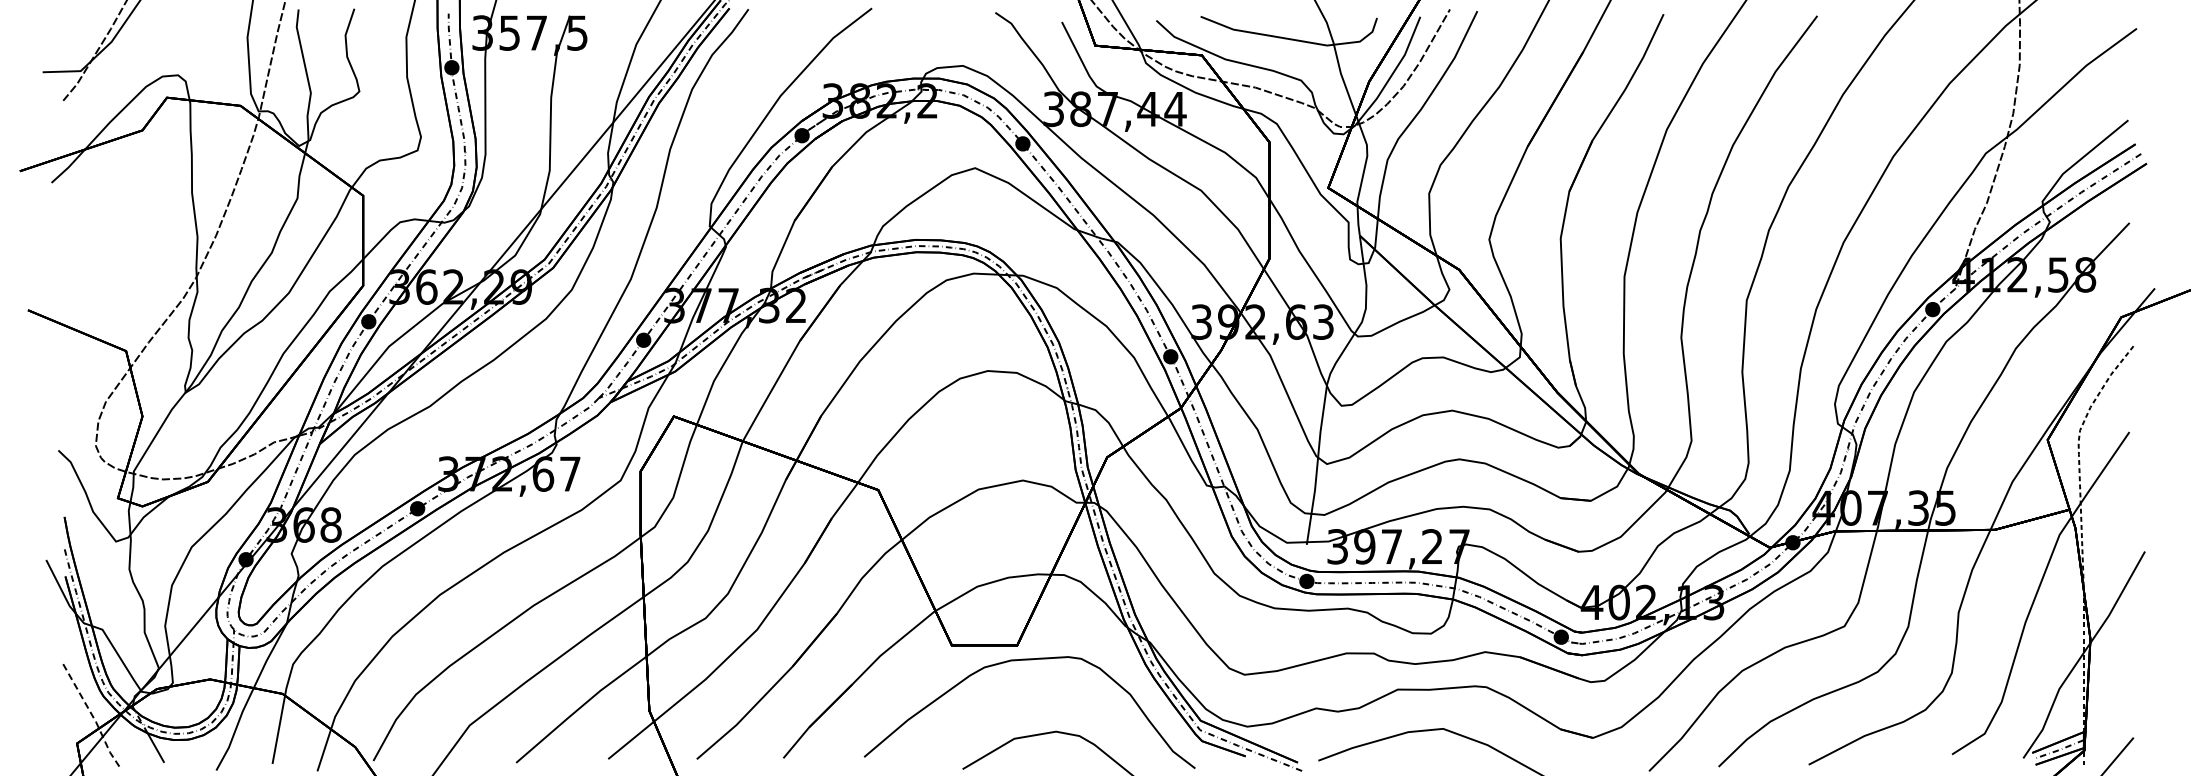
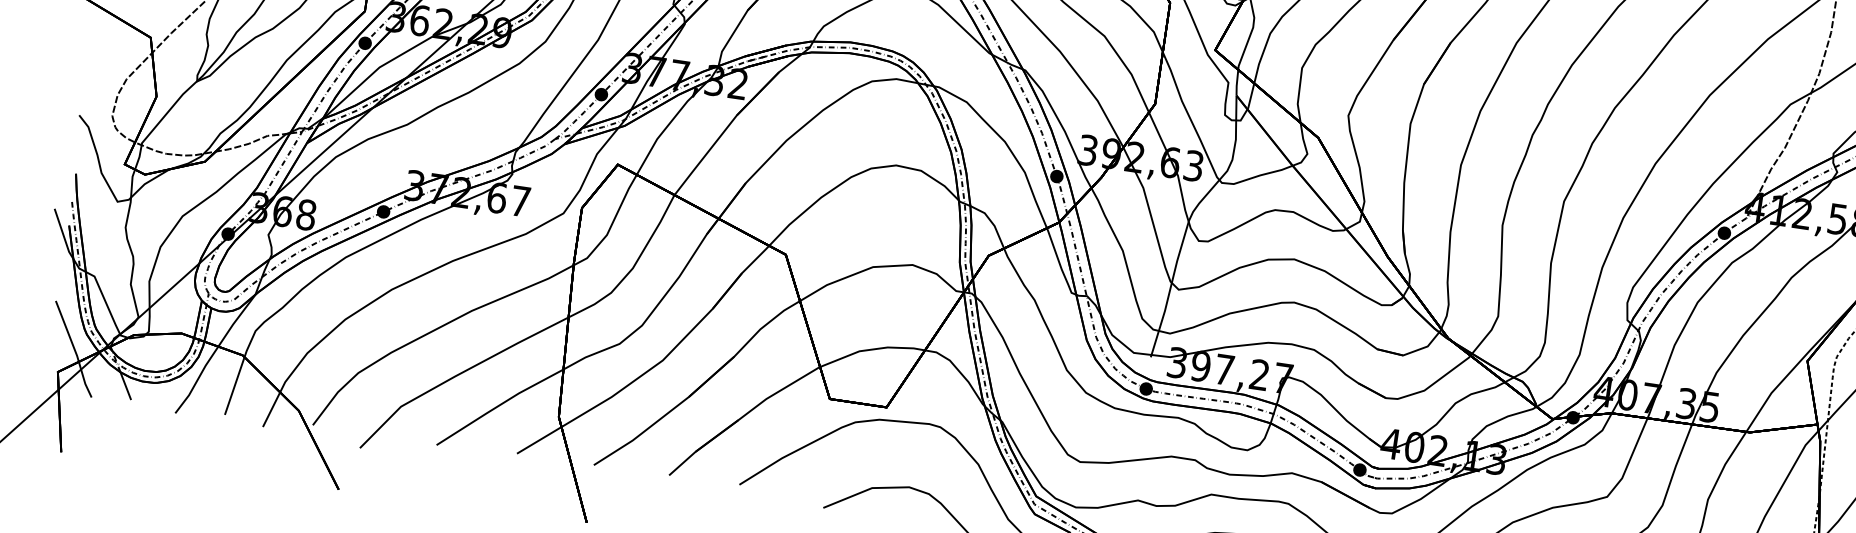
line: (92, 716) -> (74, 350), dashed -> solid

